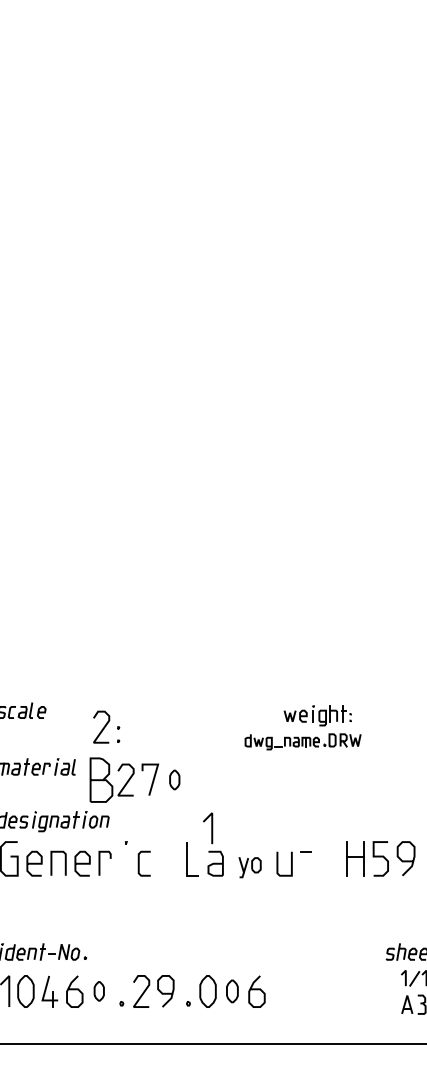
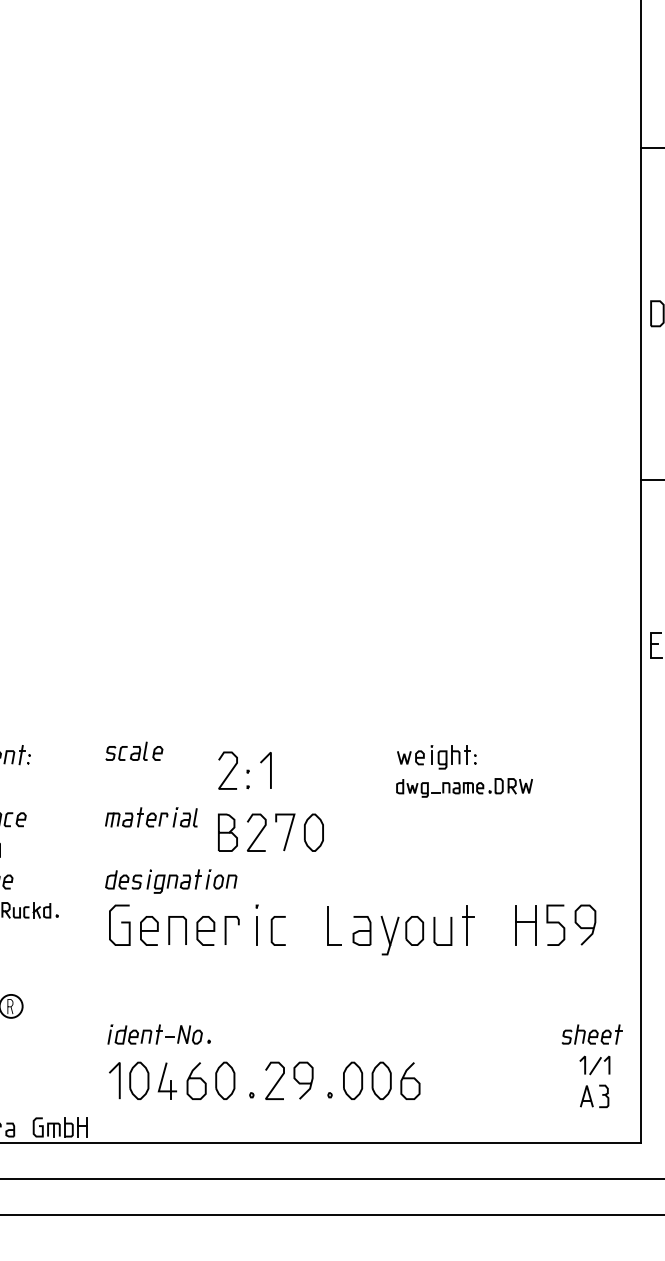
part: (317, 715) -> (436, 757), moved
part: (101, 779) -> (227, 832), size x0.71
part: (174, 779) -> (313, 832), size x1.67
line: (211, 828) -> (270, 770), moved
line: (305, 859) -> (467, 925), added
line: (125, 863) -> (256, 930), added
part: (250, 867) -> (402, 935), size x1.67
part: (99, 991) -> (225, 1080), size x1.67
part: (232, 991) -> (381, 1080), size x1.43

